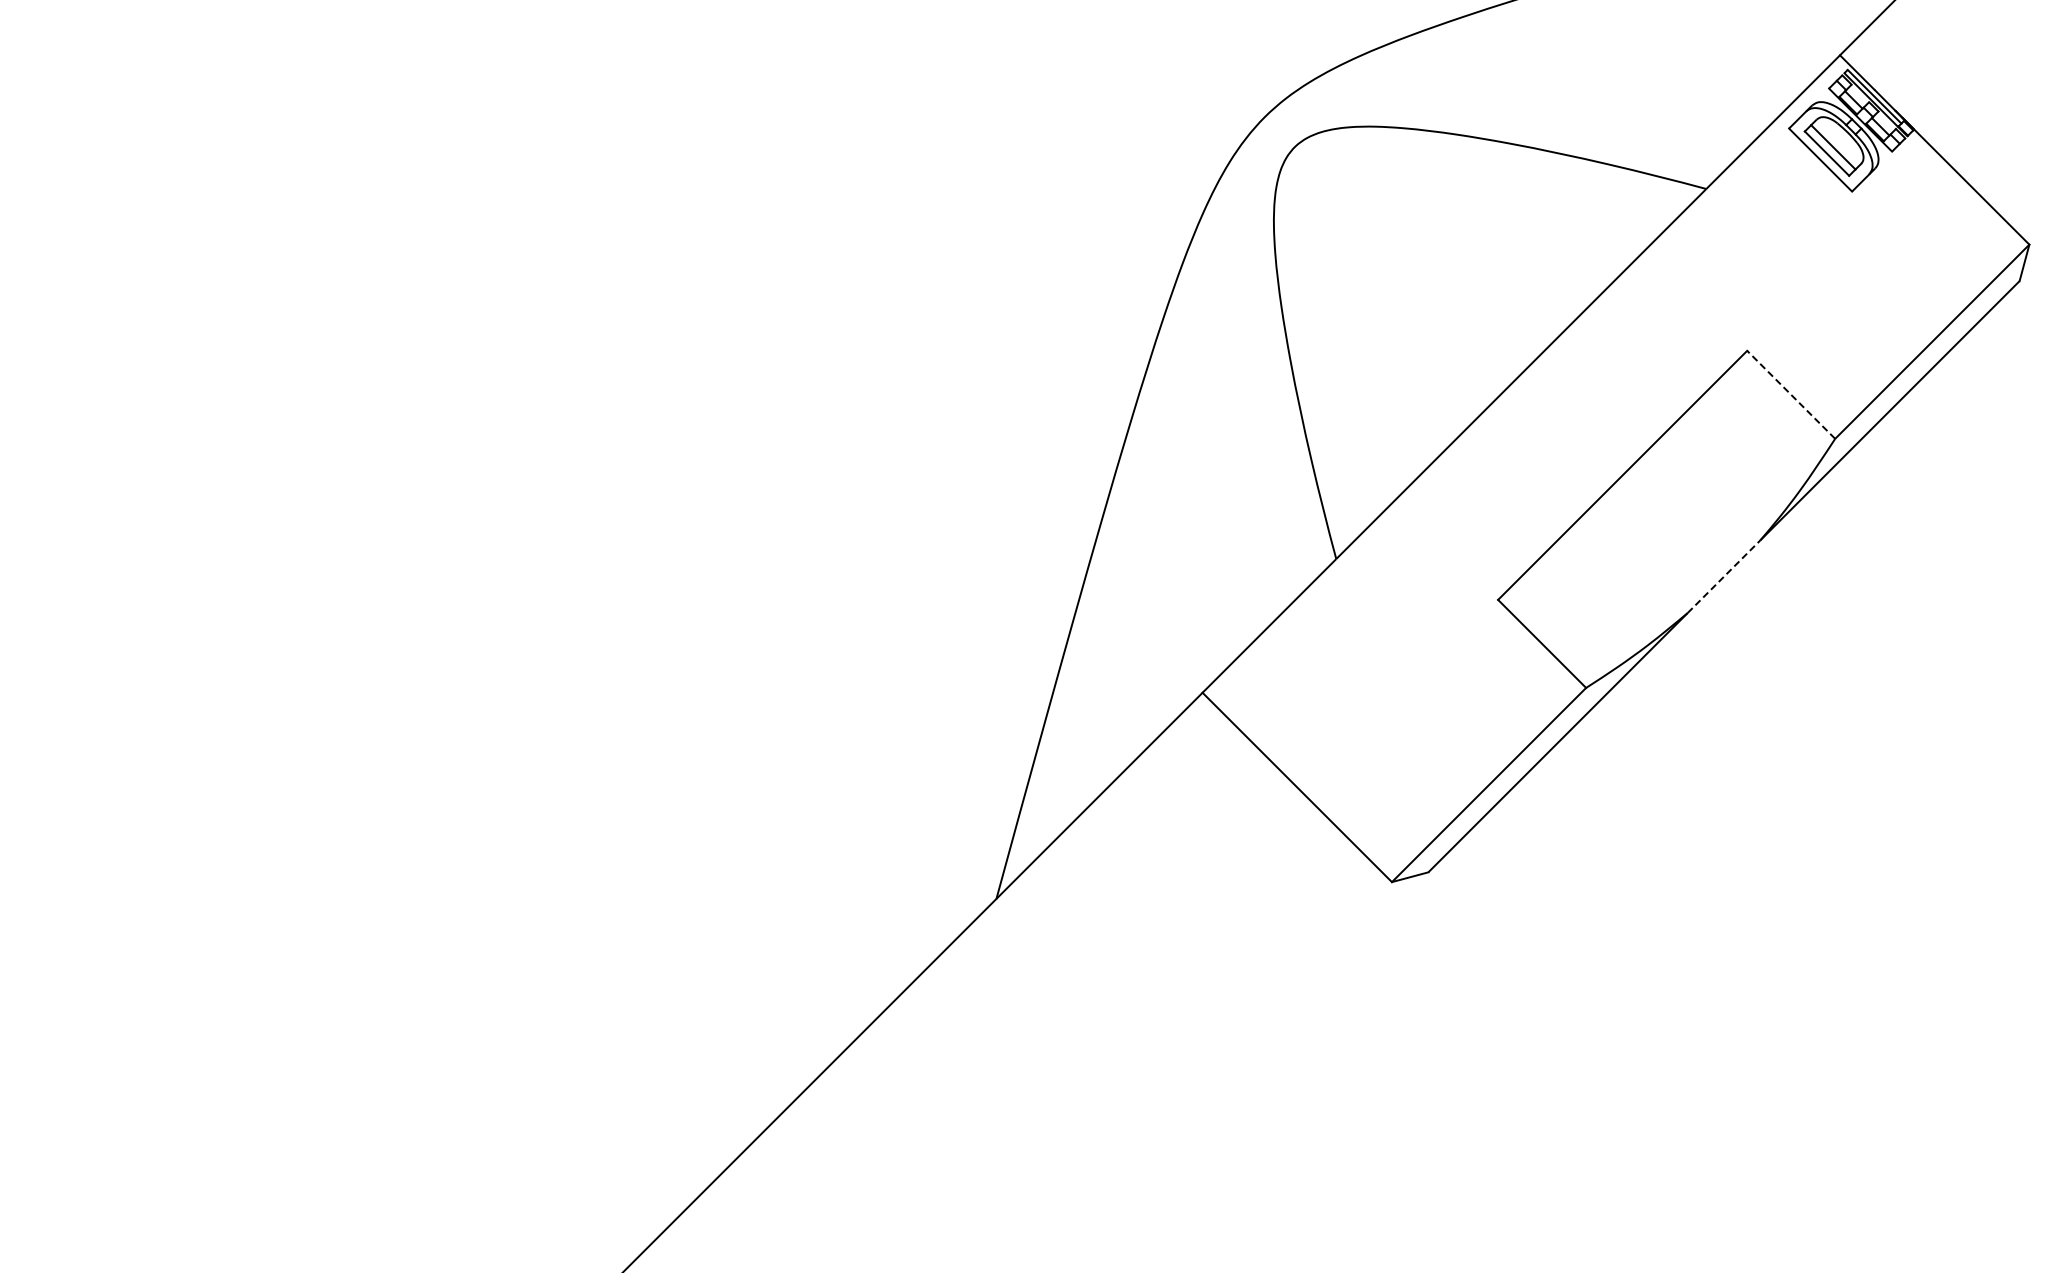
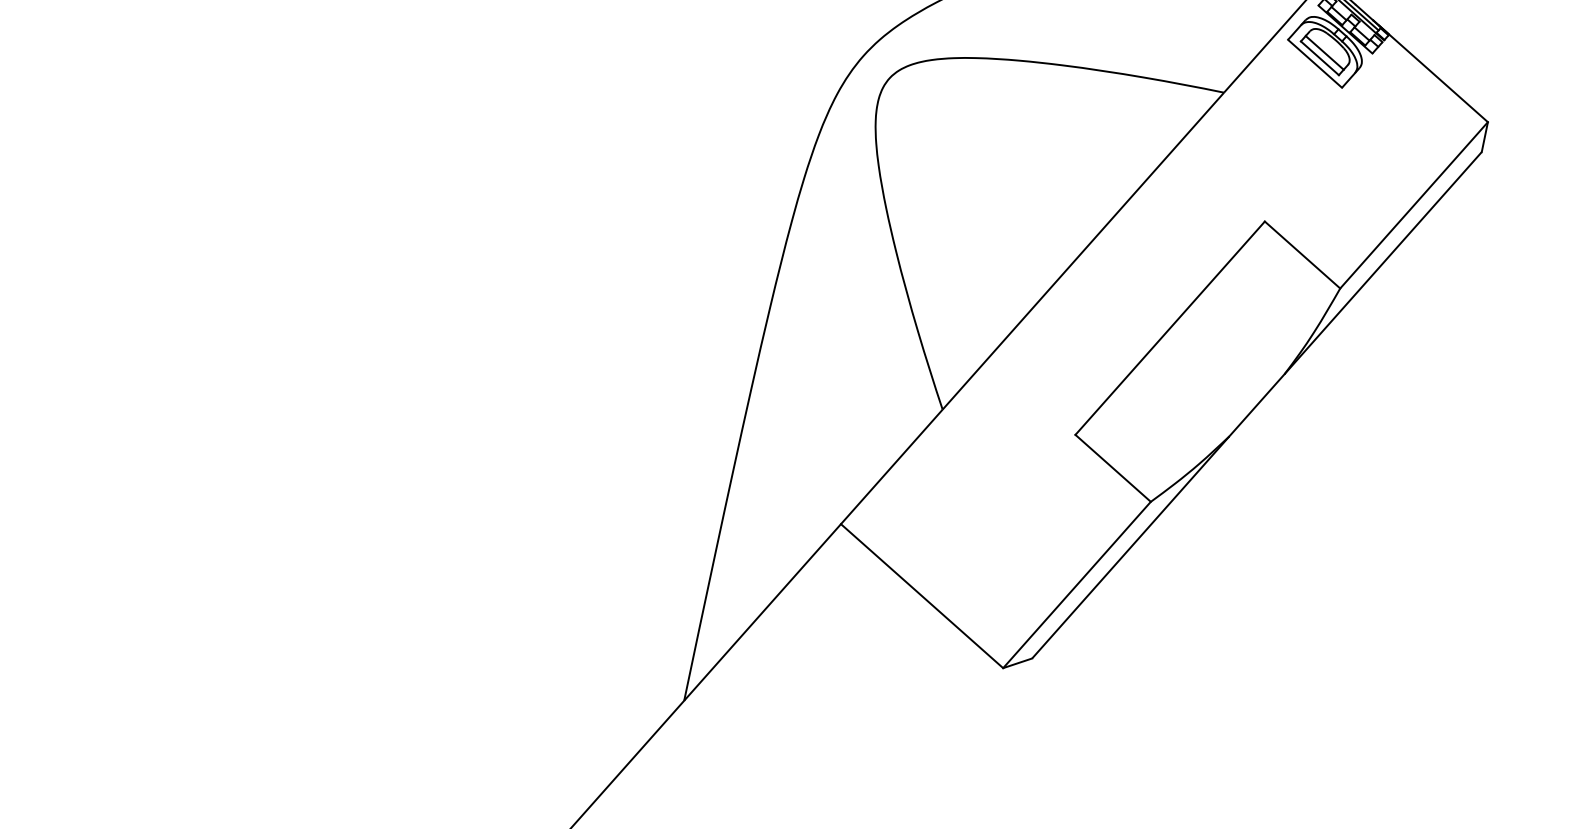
line: (1790, 394) -> (1301, 254), dashed -> solid
line: (1724, 576) -> (1257, 405), dashed -> solid

